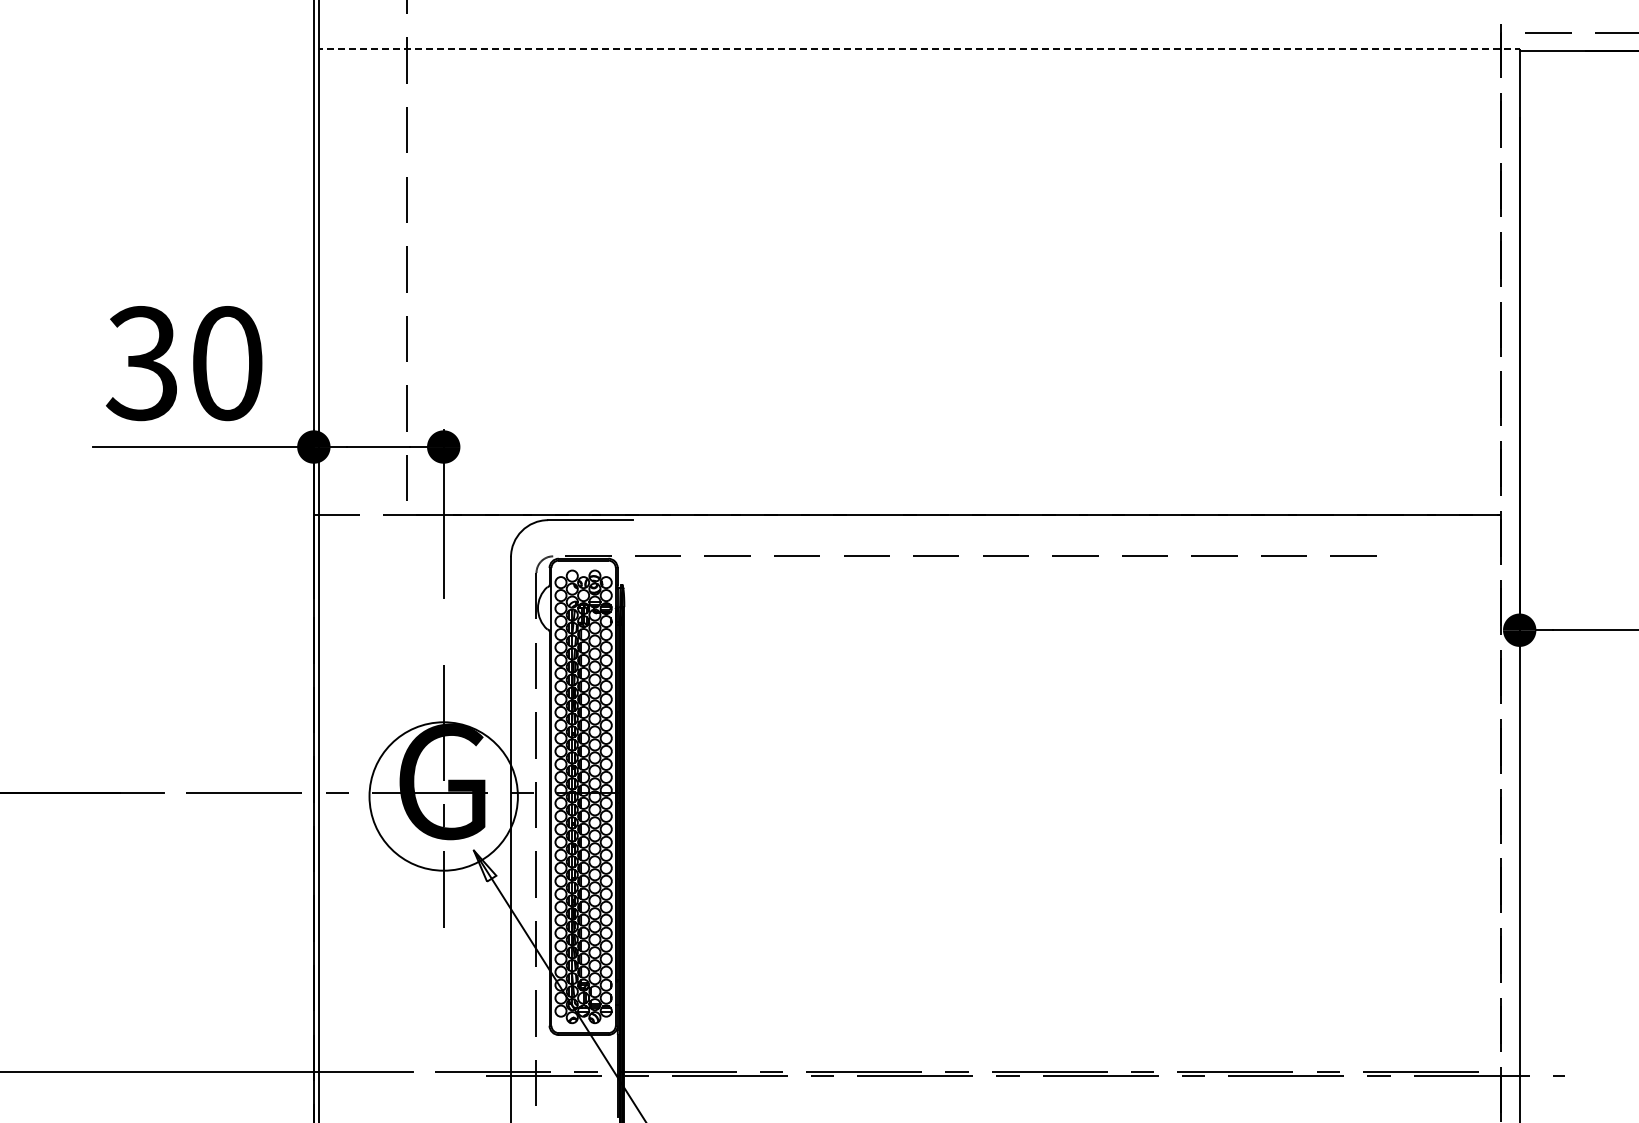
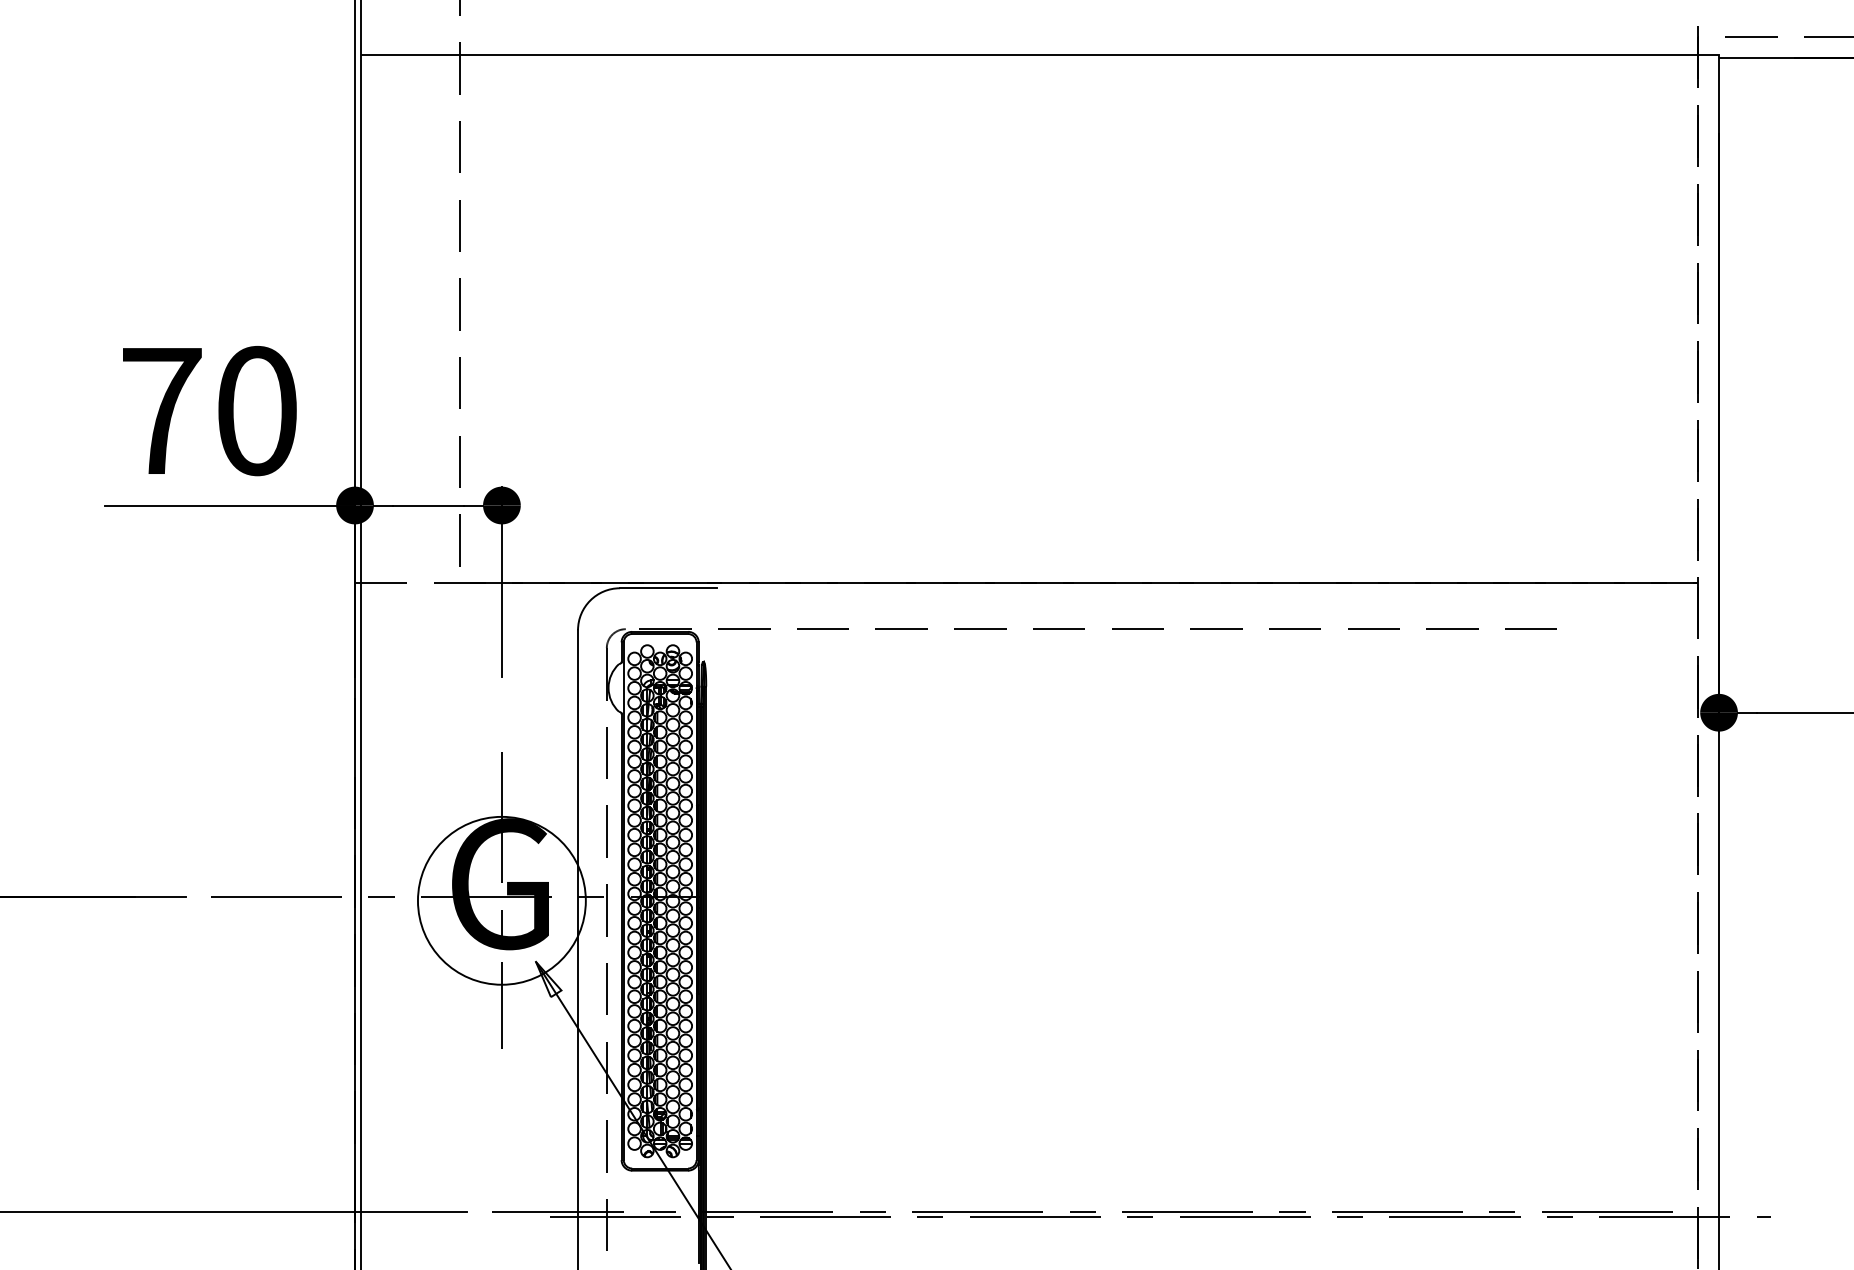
line: (921, 48) -> (1042, 54), dashed -> solid
text: (142, 363) -> (161, 411), 30 -> 70

